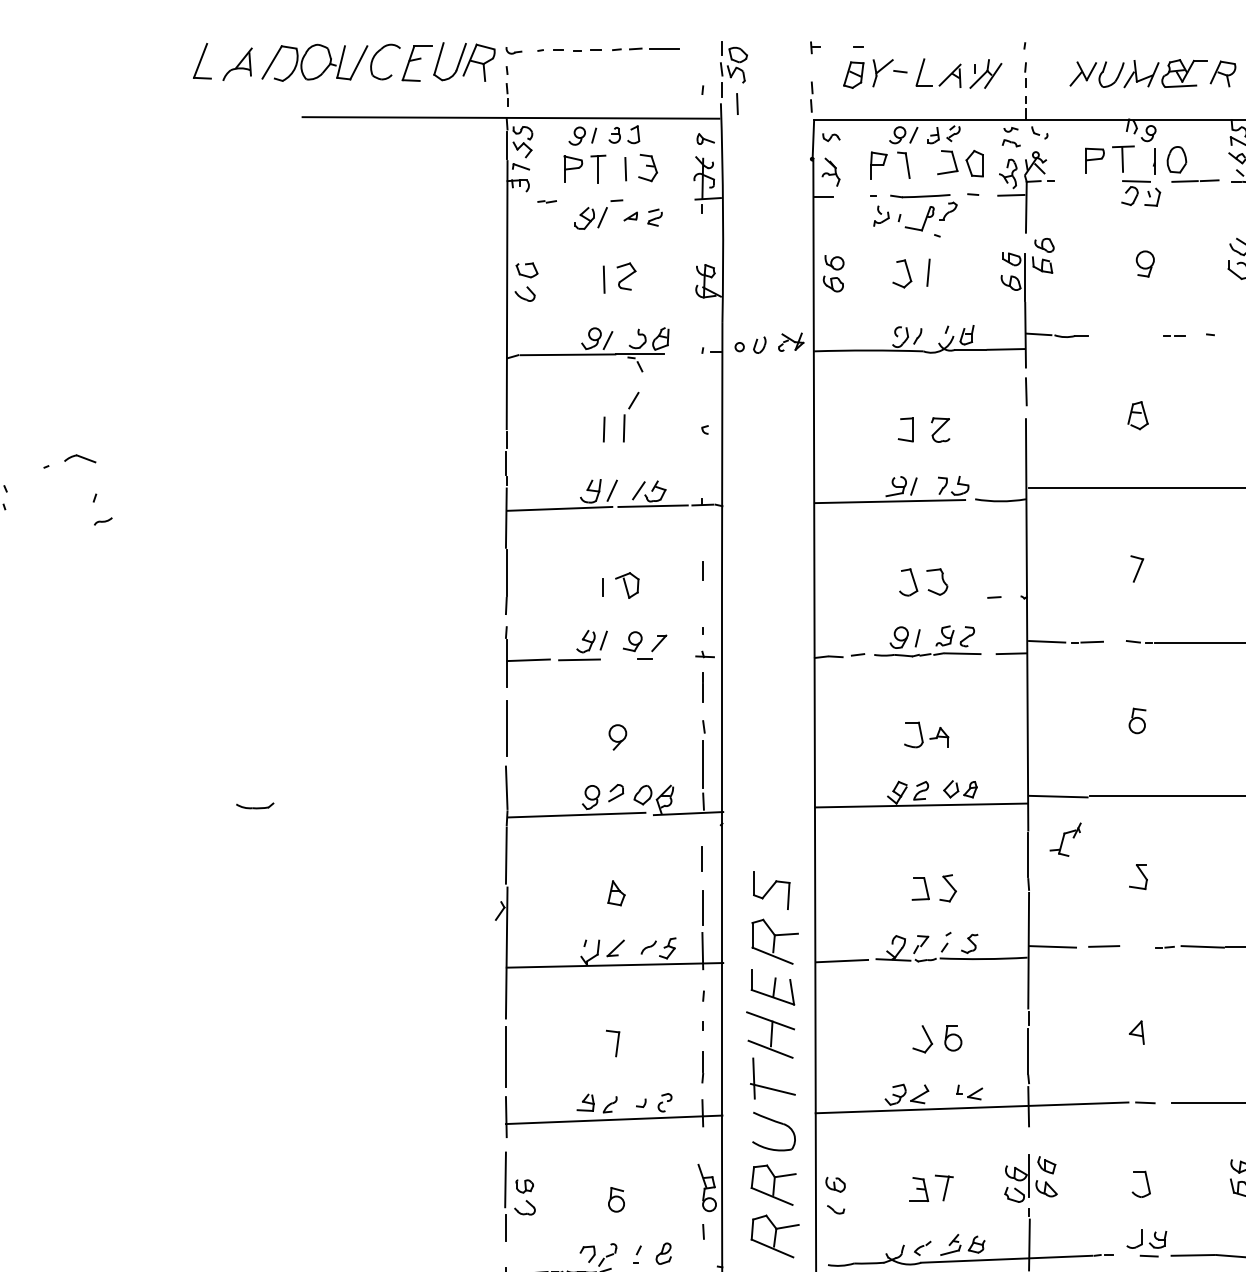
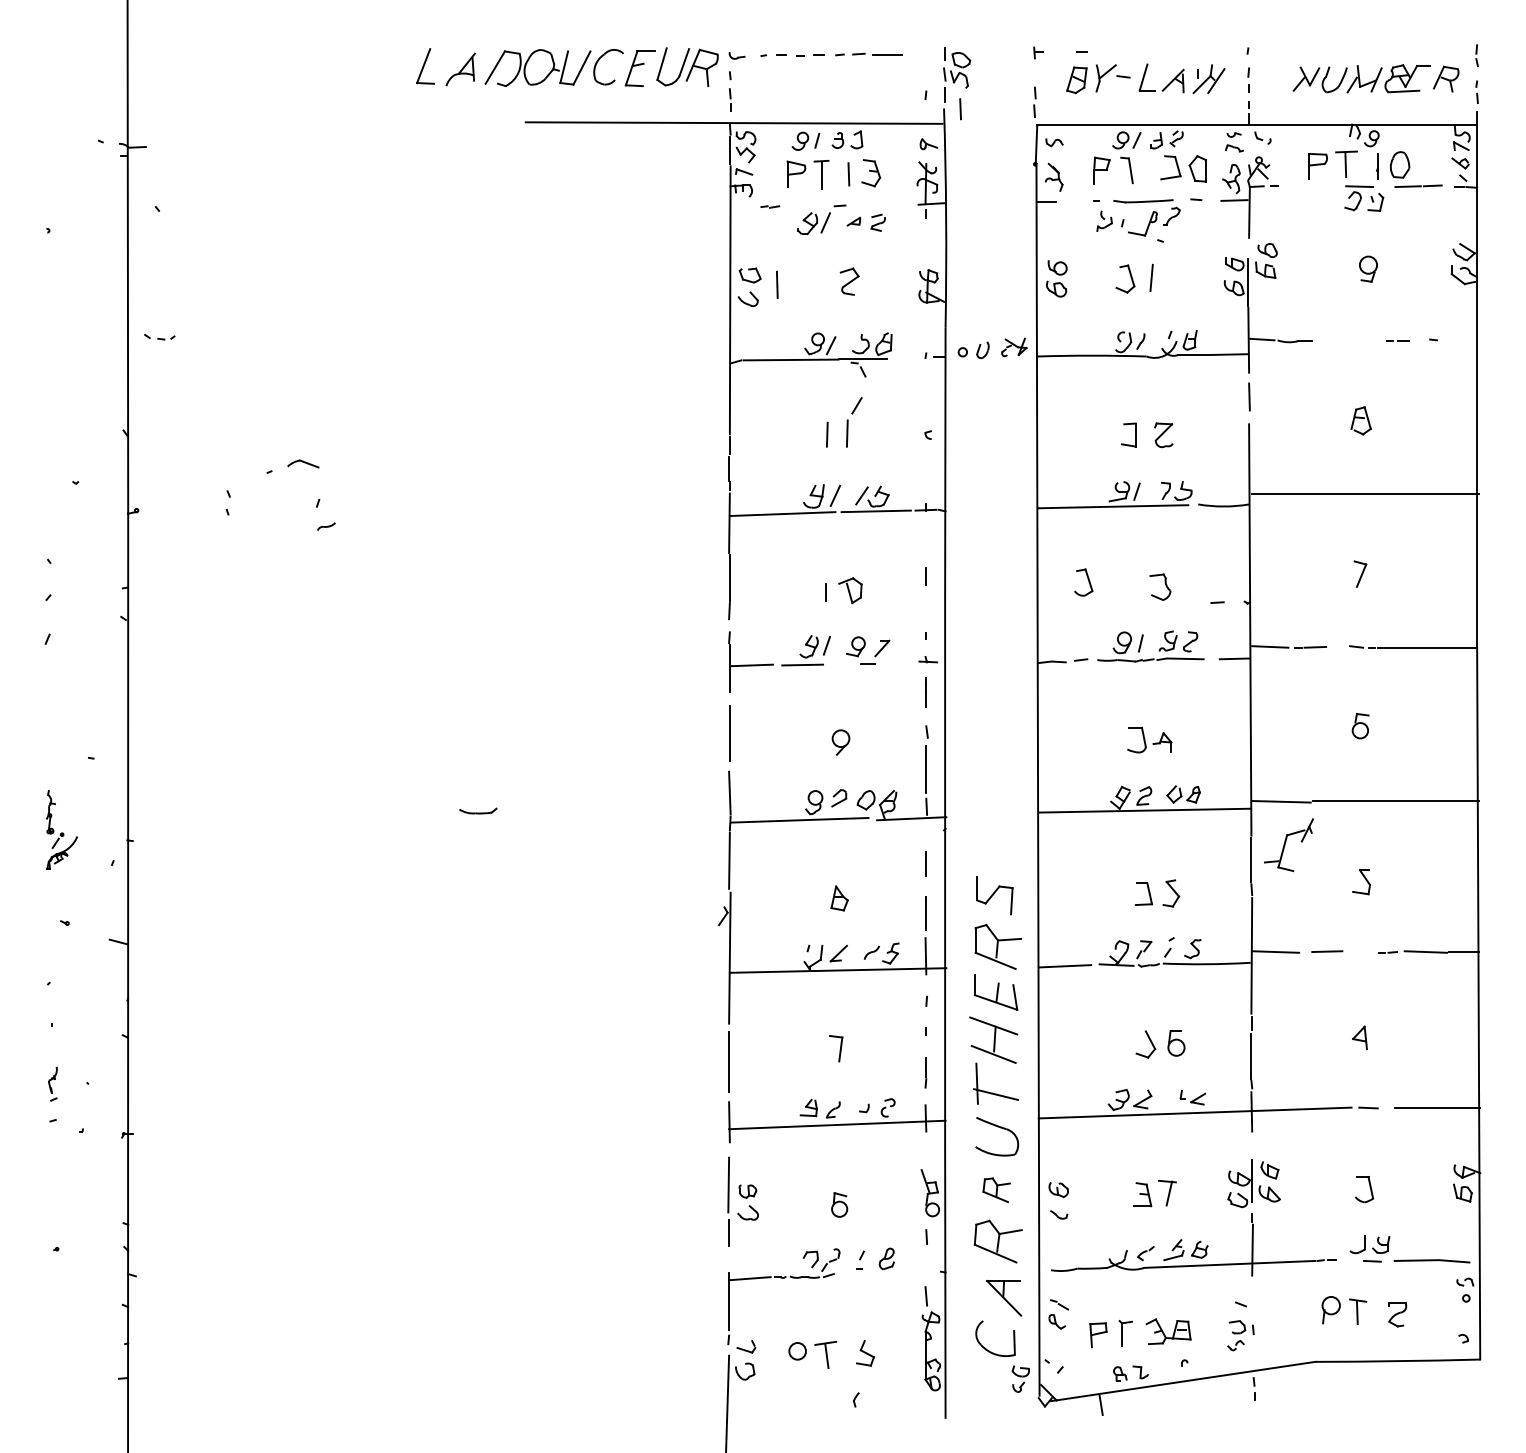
line: (604, 279) -> (777, 284), moved
part: (908, 582) -> (1083, 582), moved
part: (1065, 839) -> (1288, 844), size x1.6
part: (773, 1184) -> (996, 1189), size x0.6

